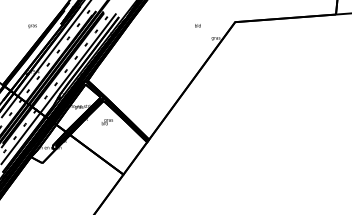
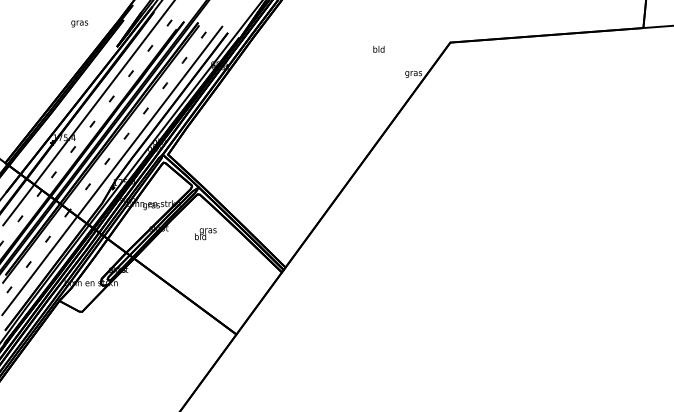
text: (32, 26) -> (79, 24), moved

